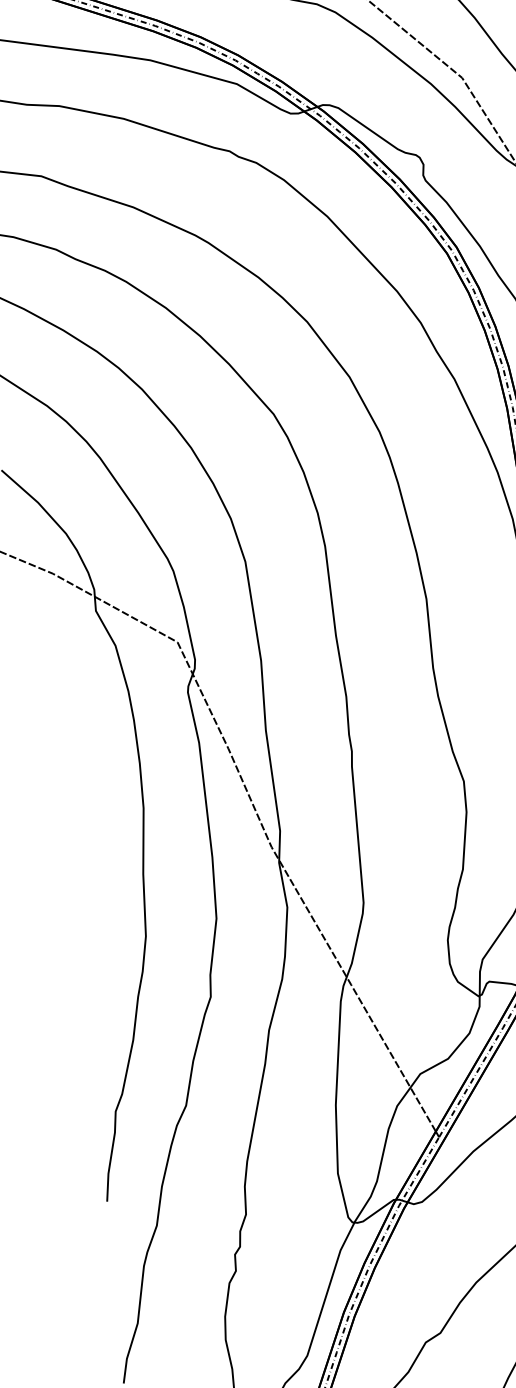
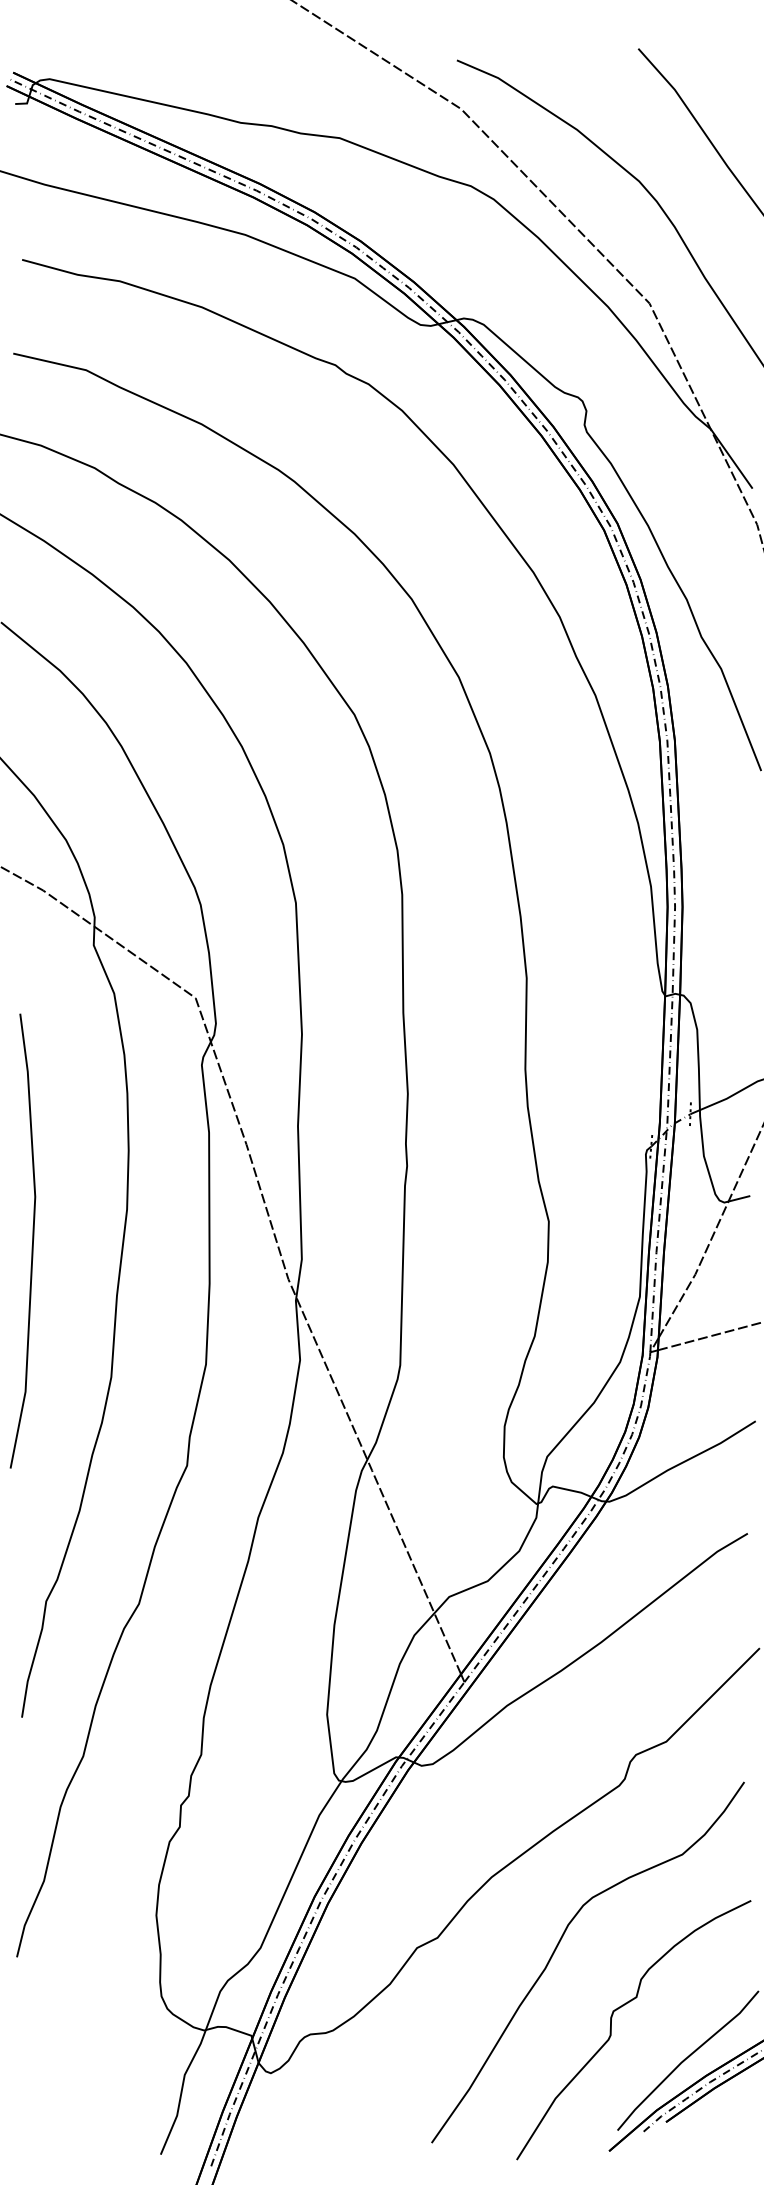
line: (74, 839) -> (32, 1240), added

